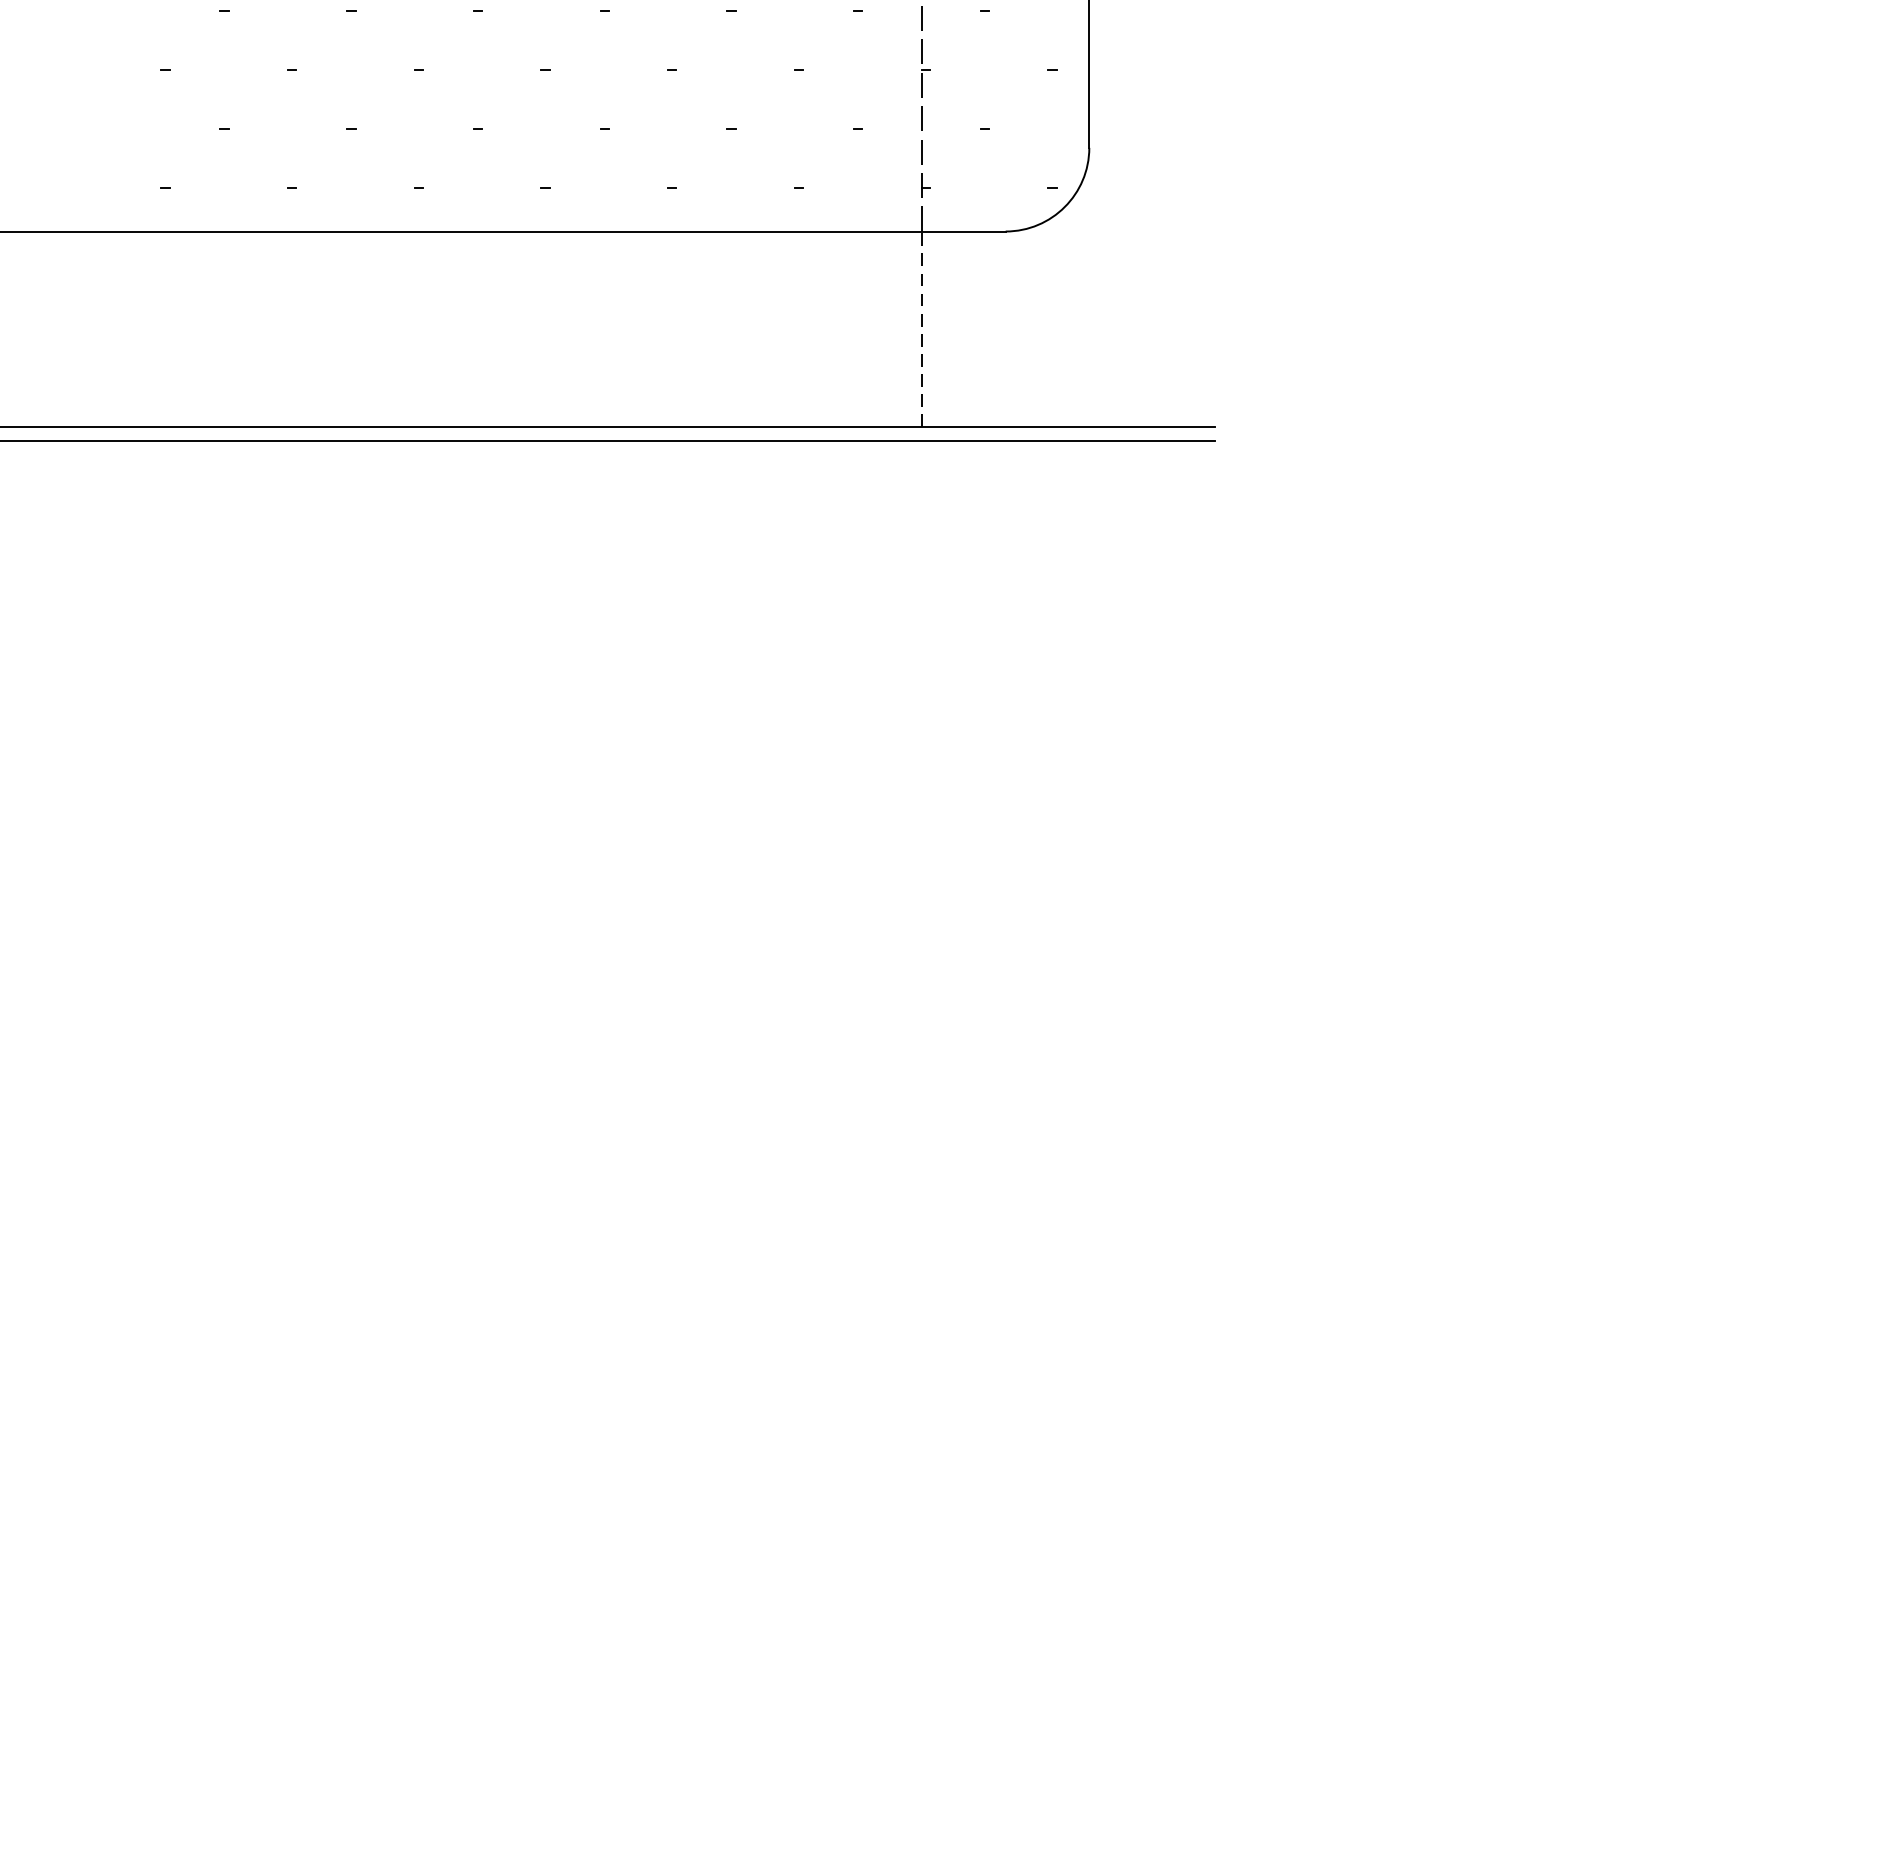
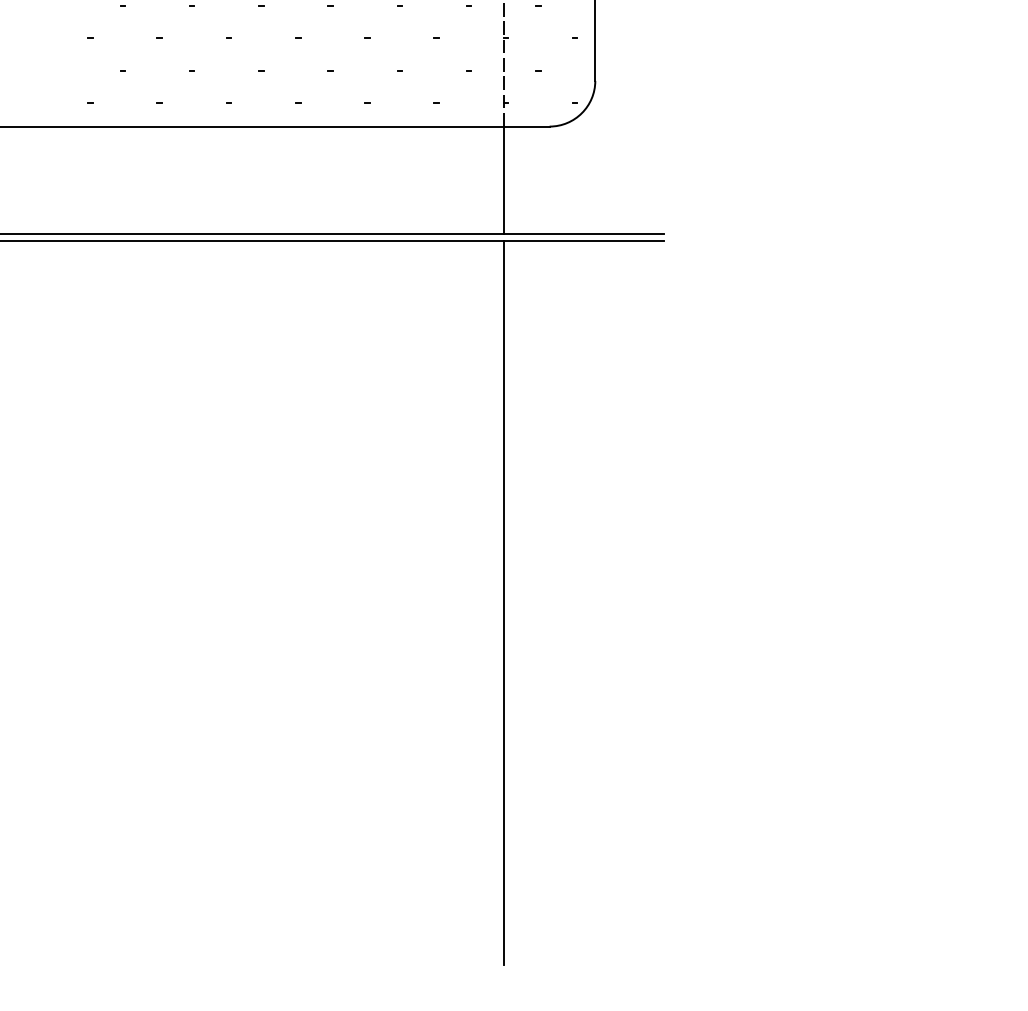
line: (921, 328) -> (503, 179), dashed -> solid
line: (921, 1102) -> (503, 602), added

